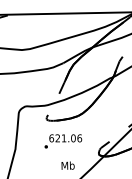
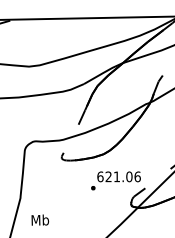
text: (62, 141) -> (115, 180), moved
text: (68, 165) -> (40, 219), moved

